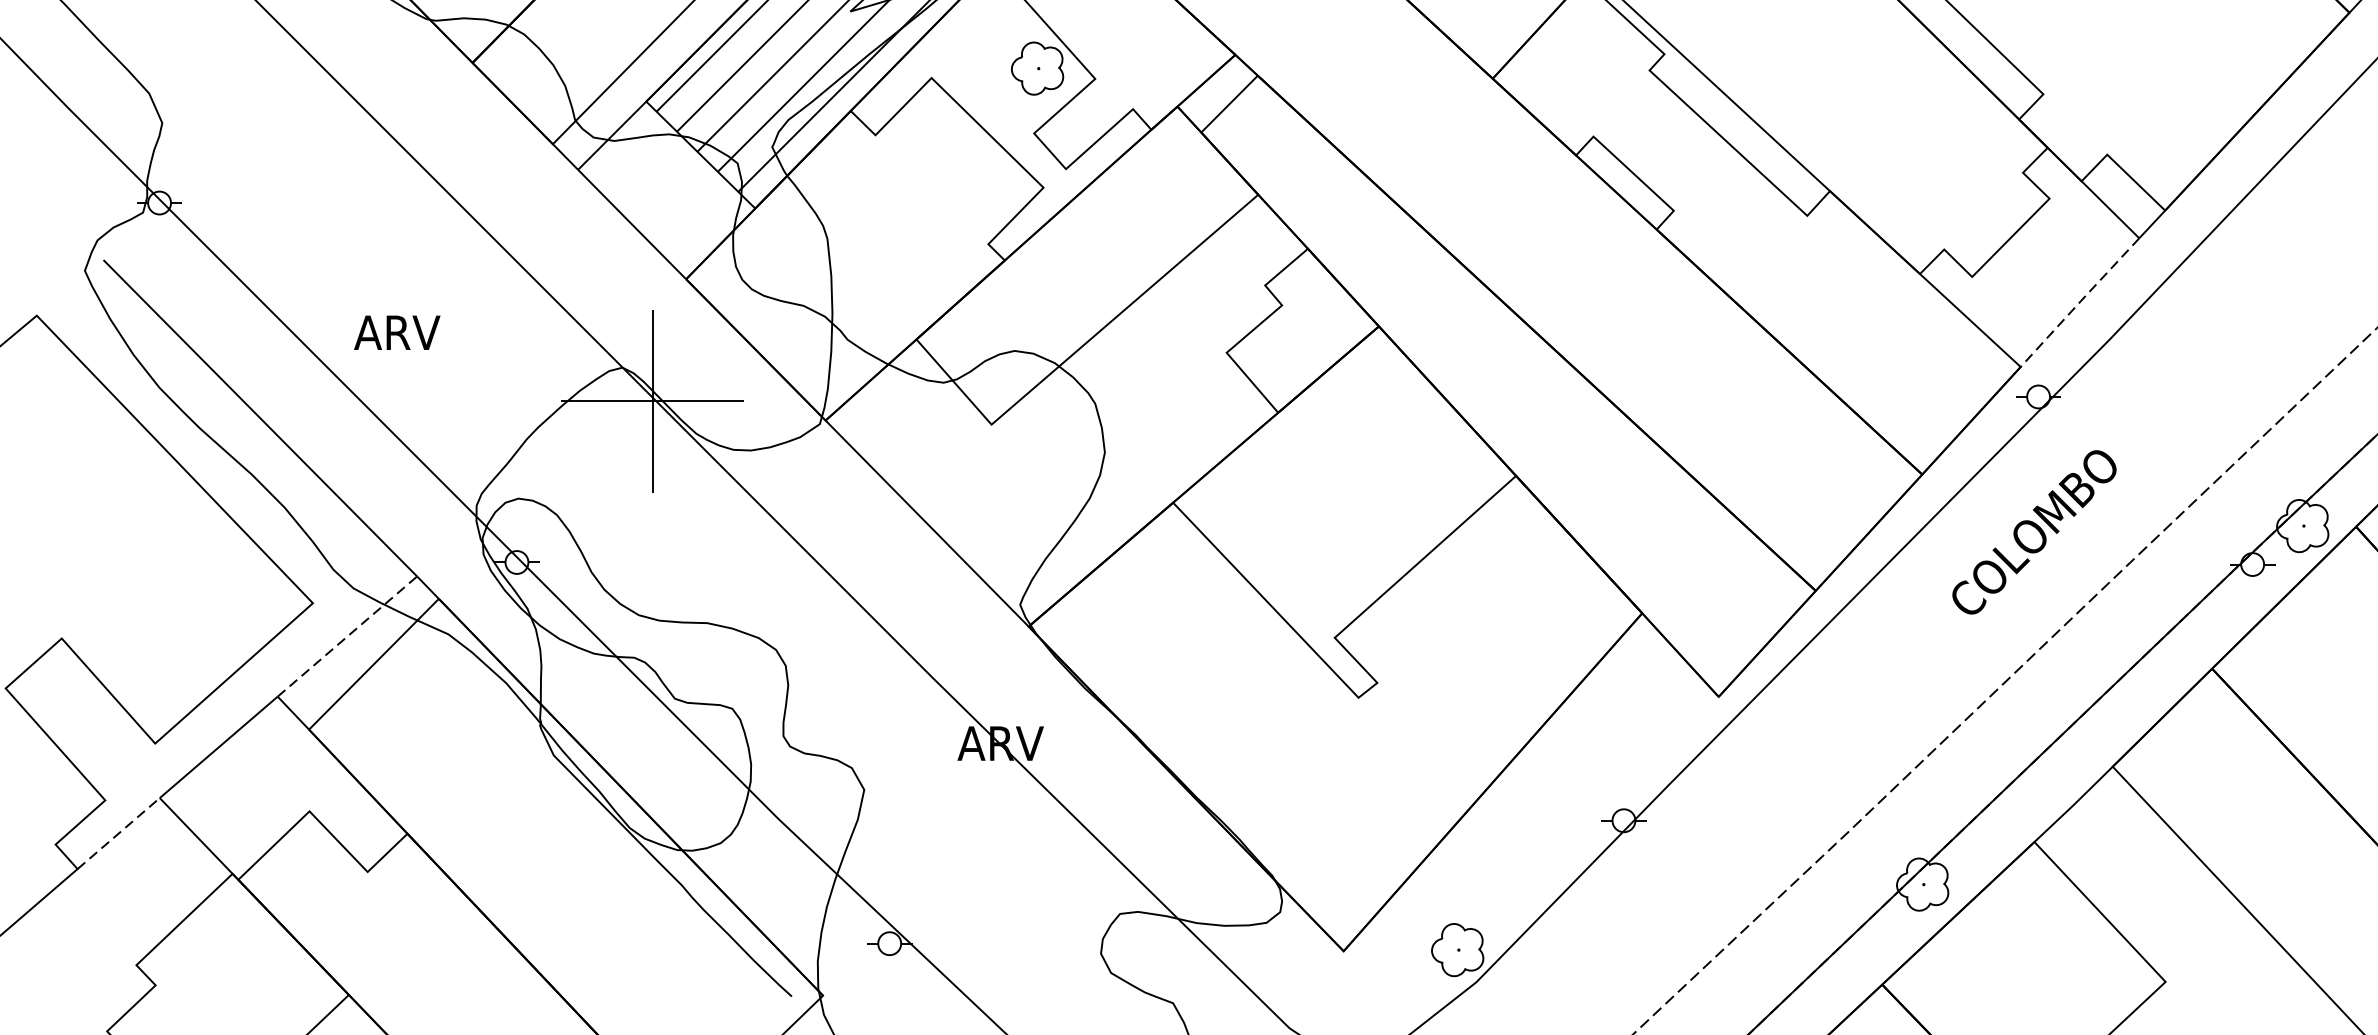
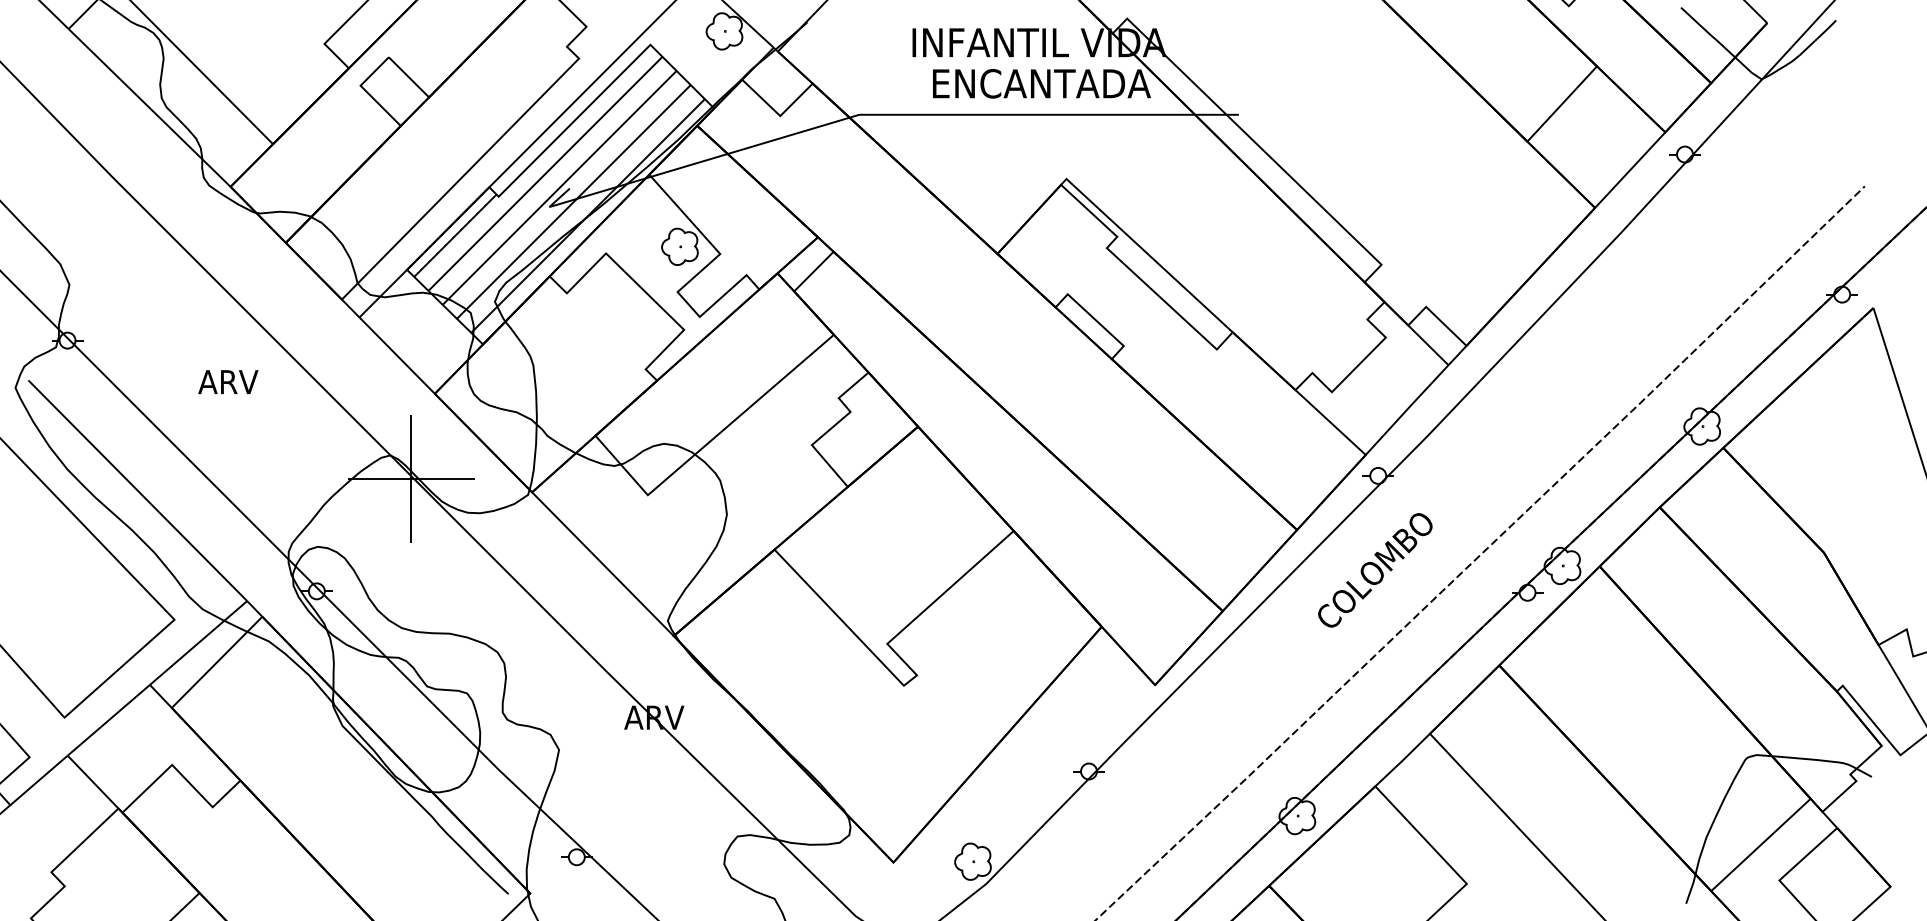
line: (2080, 301) -> (1407, 409), dashed -> solid
text: (397, 331) -> (228, 381), moved
line: (347, 635) -> (198, 642), dashed -> solid
line: (119, 833) -> (39, 780), dashed -> solid

